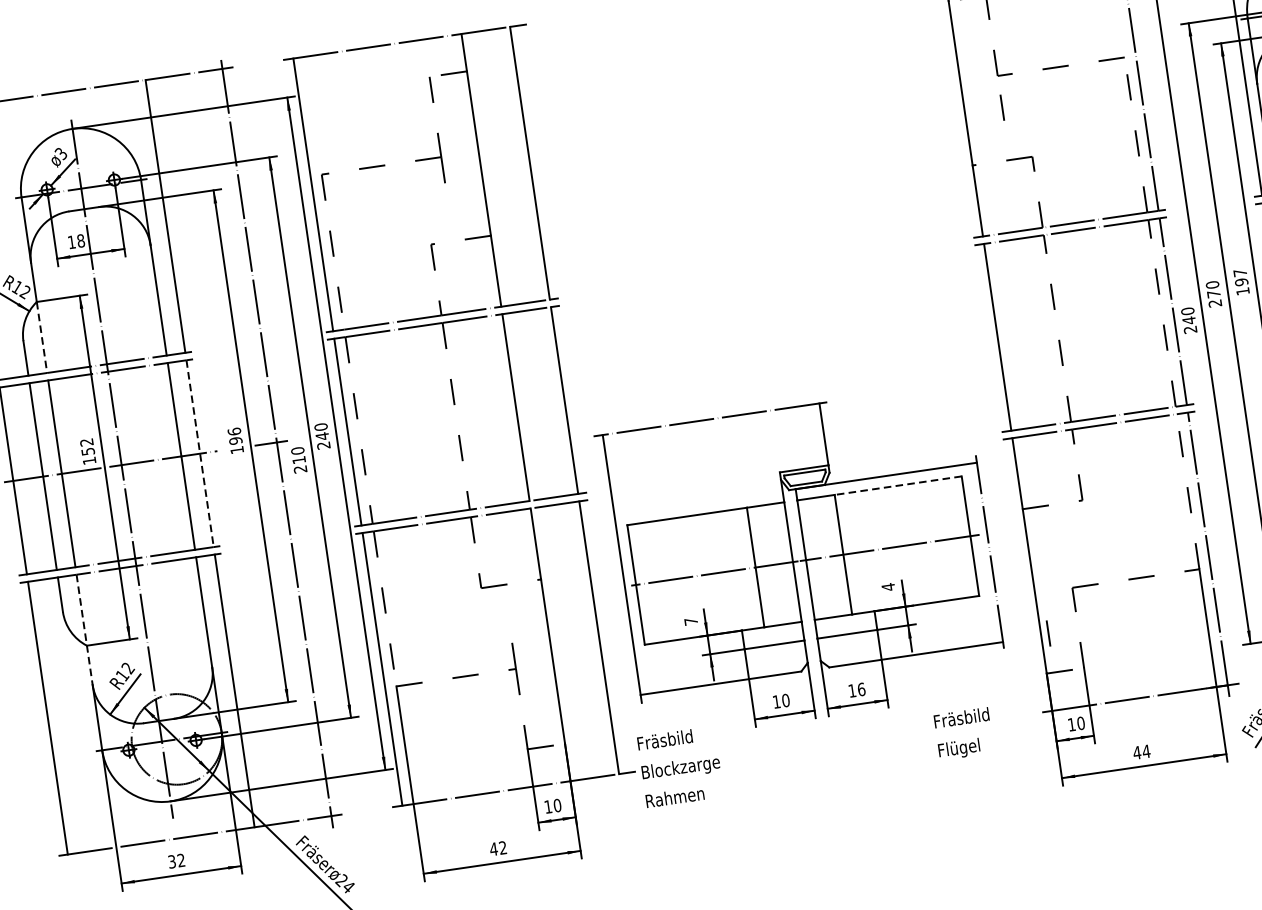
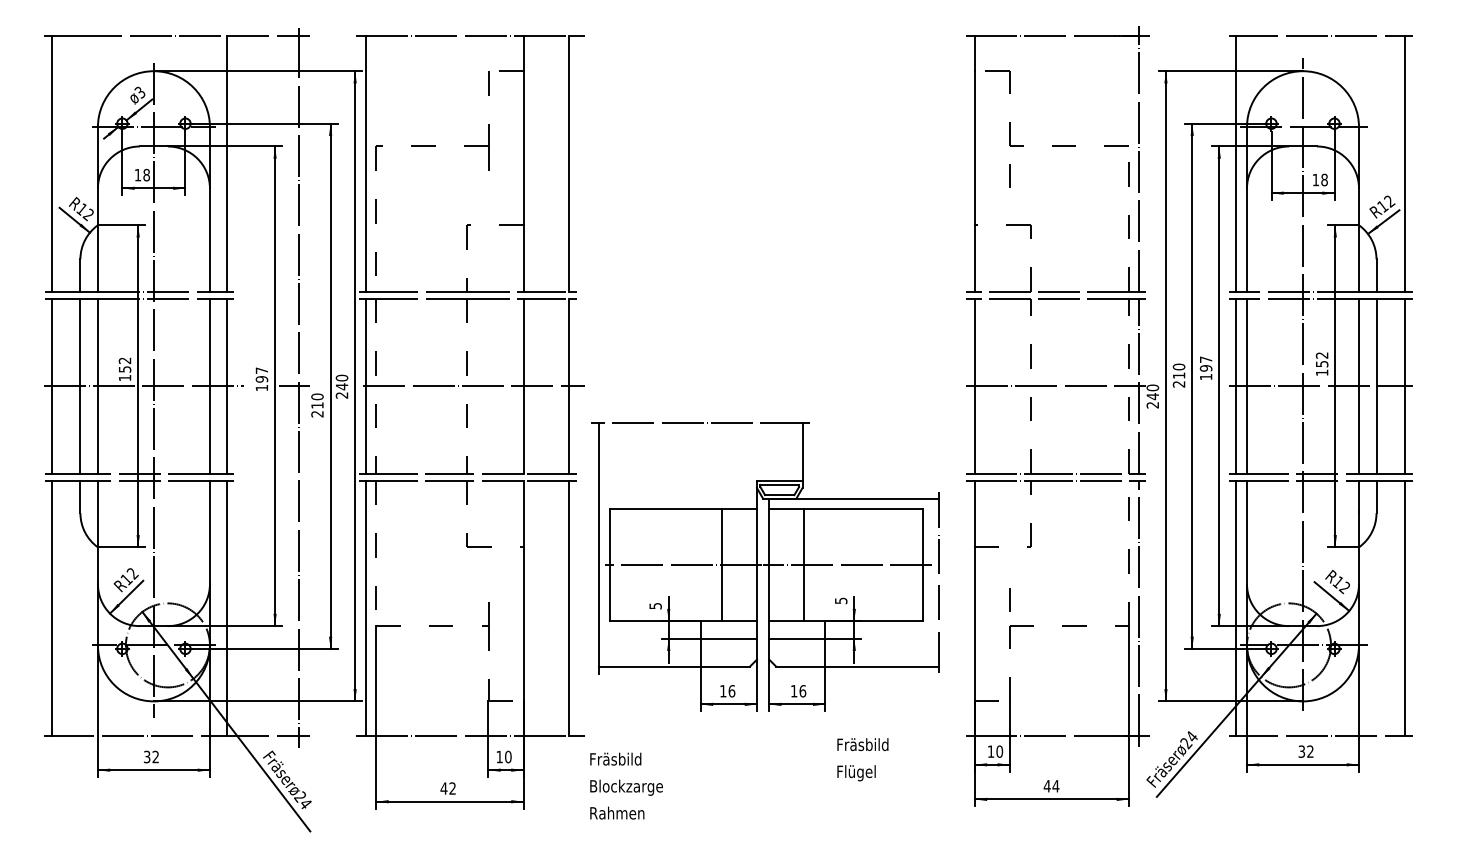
text: (1214, 293) -> (1179, 375), 270 -> 210
line: (1083, 325) -> (1055, 386), added
line: (41, 338) -> (97, 259), dashed -> solid
line: (462, 415) -> (473, 386), added
text: (233, 431) -> (261, 370), 196 -> 197
line: (200, 453) -> (227, 386), dashed -> solid
line: (898, 486) -> (863, 509), dashed -> solid
text: (888, 586) -> (841, 600), 4 -> 5
text: (691, 622) -> (655, 606), 7 -> 5
line: (84, 629) -> (97, 532), dashed -> solid
line: (1048, 633) -> (1009, 599), moved
text: (785, 700) -> (731, 691), 10 -> 16
text: (963, 733) -> (862, 759), moved
text: (680, 766) -> (626, 785), moved

